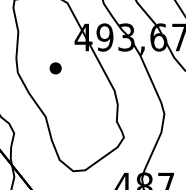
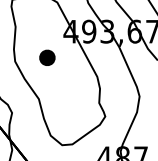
part: (55, 68) -> (47, 58), size x1.6

